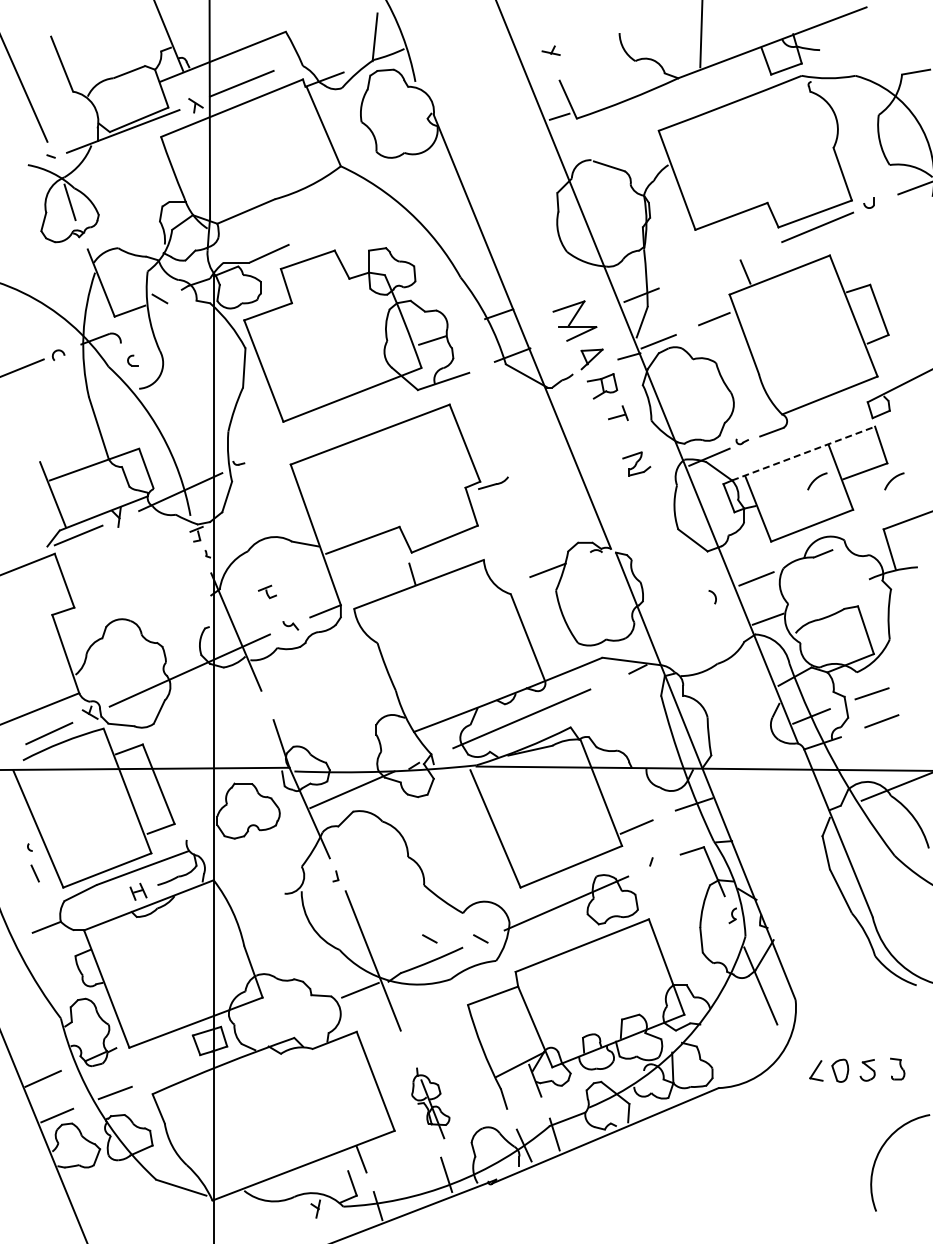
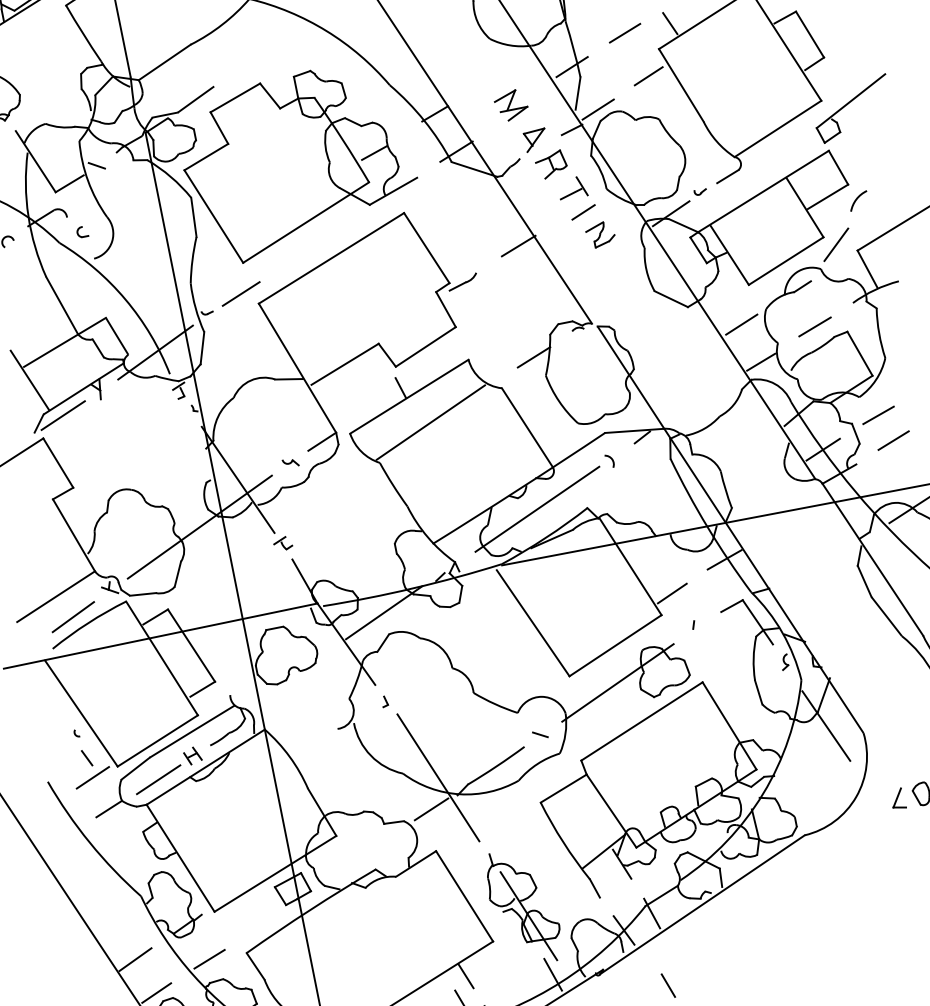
line: (699, 272) -> (624, 33), added
part: (574, 320) -> (510, 105), size x0.71
part: (618, 412) -> (572, 187), size x1.43
line: (624, 438) -> (583, 211), added
line: (275, 451) -> (241, 293), added
line: (804, 453) -> (764, 191), dashed -> solid
line: (554, 458) -> (518, 245), added
arc: (816, 479) -> (781, 214), removed
line: (863, 519) -> (835, 244), added
part: (267, 591) -> (282, 543), moved
line: (827, 595) -> (815, 327), added
arc: (714, 596) -> (611, 460), moved
line: (434, 613) -> (430, 422), added
line: (36, 893) -> (92, 777), added
line: (100, 908) -> (158, 779), added
line: (429, 938) -> (489, 744), removed
part: (430, 1103) -> (523, 907), size x1.67
line: (556, 1207) -> (668, 985), added

